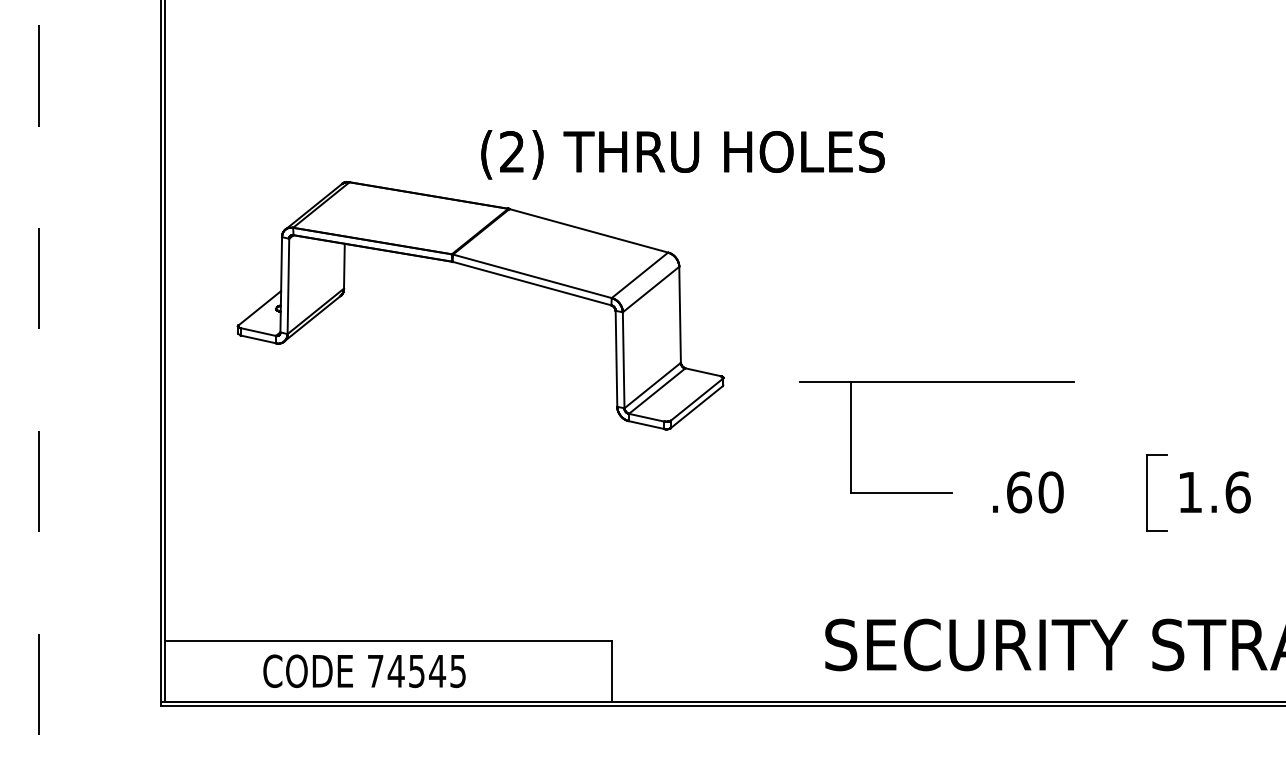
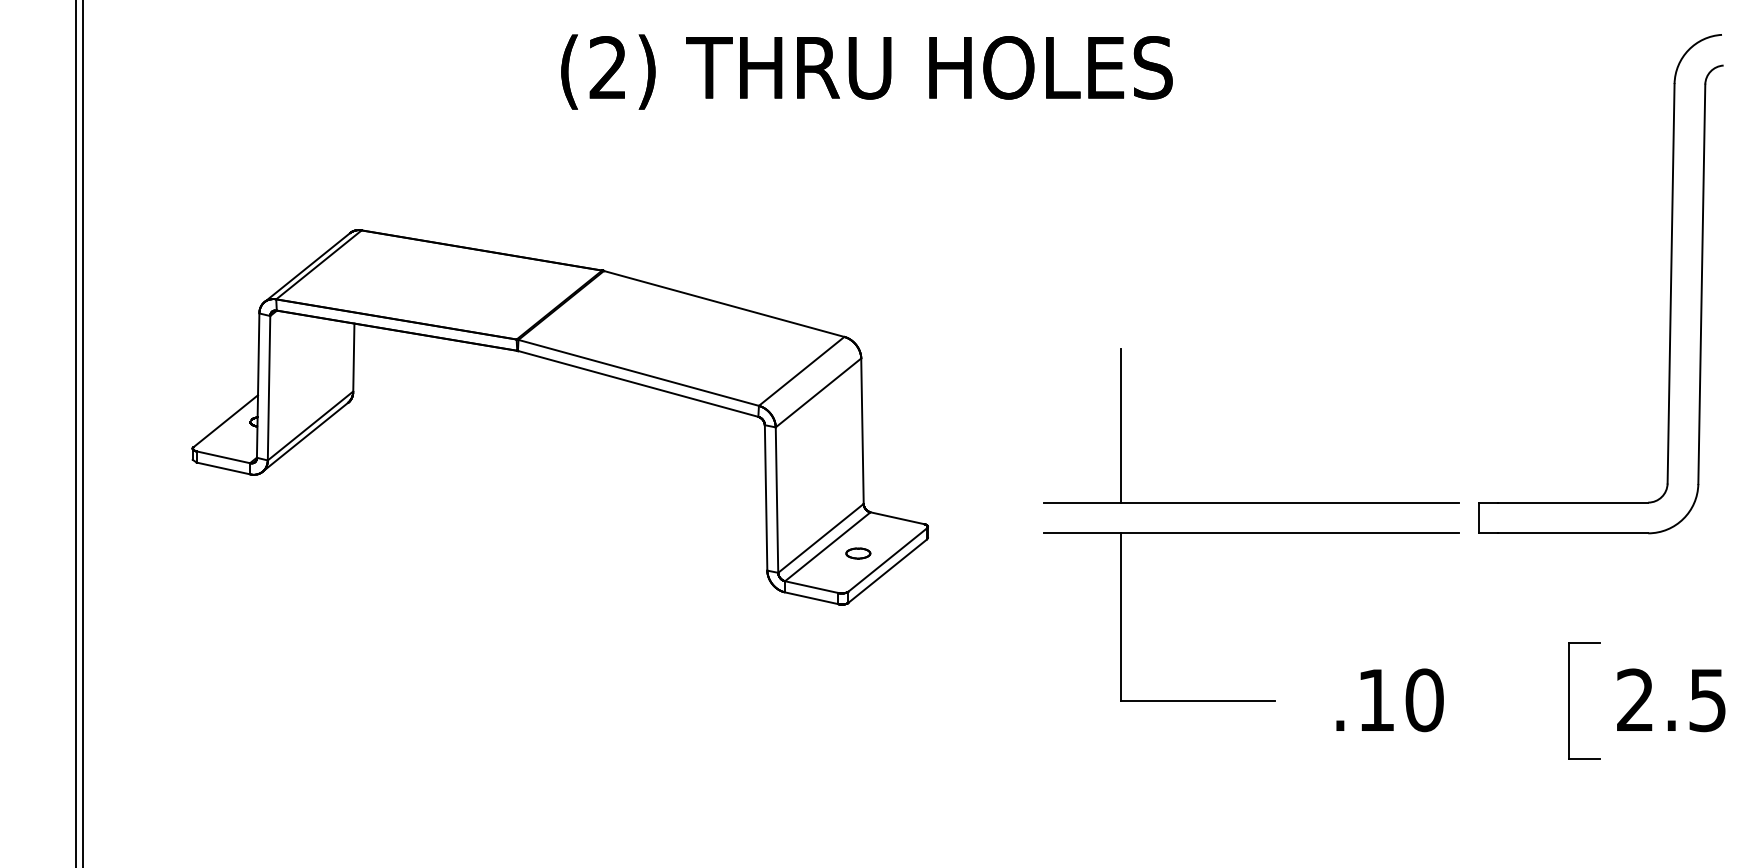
text: (682, 154) -> (866, 71), moved
part: (1212, 217) -> (1669, 283), added
part: (936, 361) -> (1250, 501), added
part: (677, 395) -> (858, 553), added
text: (1019, 492) -> (1376, 700), .60 -> .10
text: (1214, 492) -> (1672, 700), 1.6 -> 2.5

